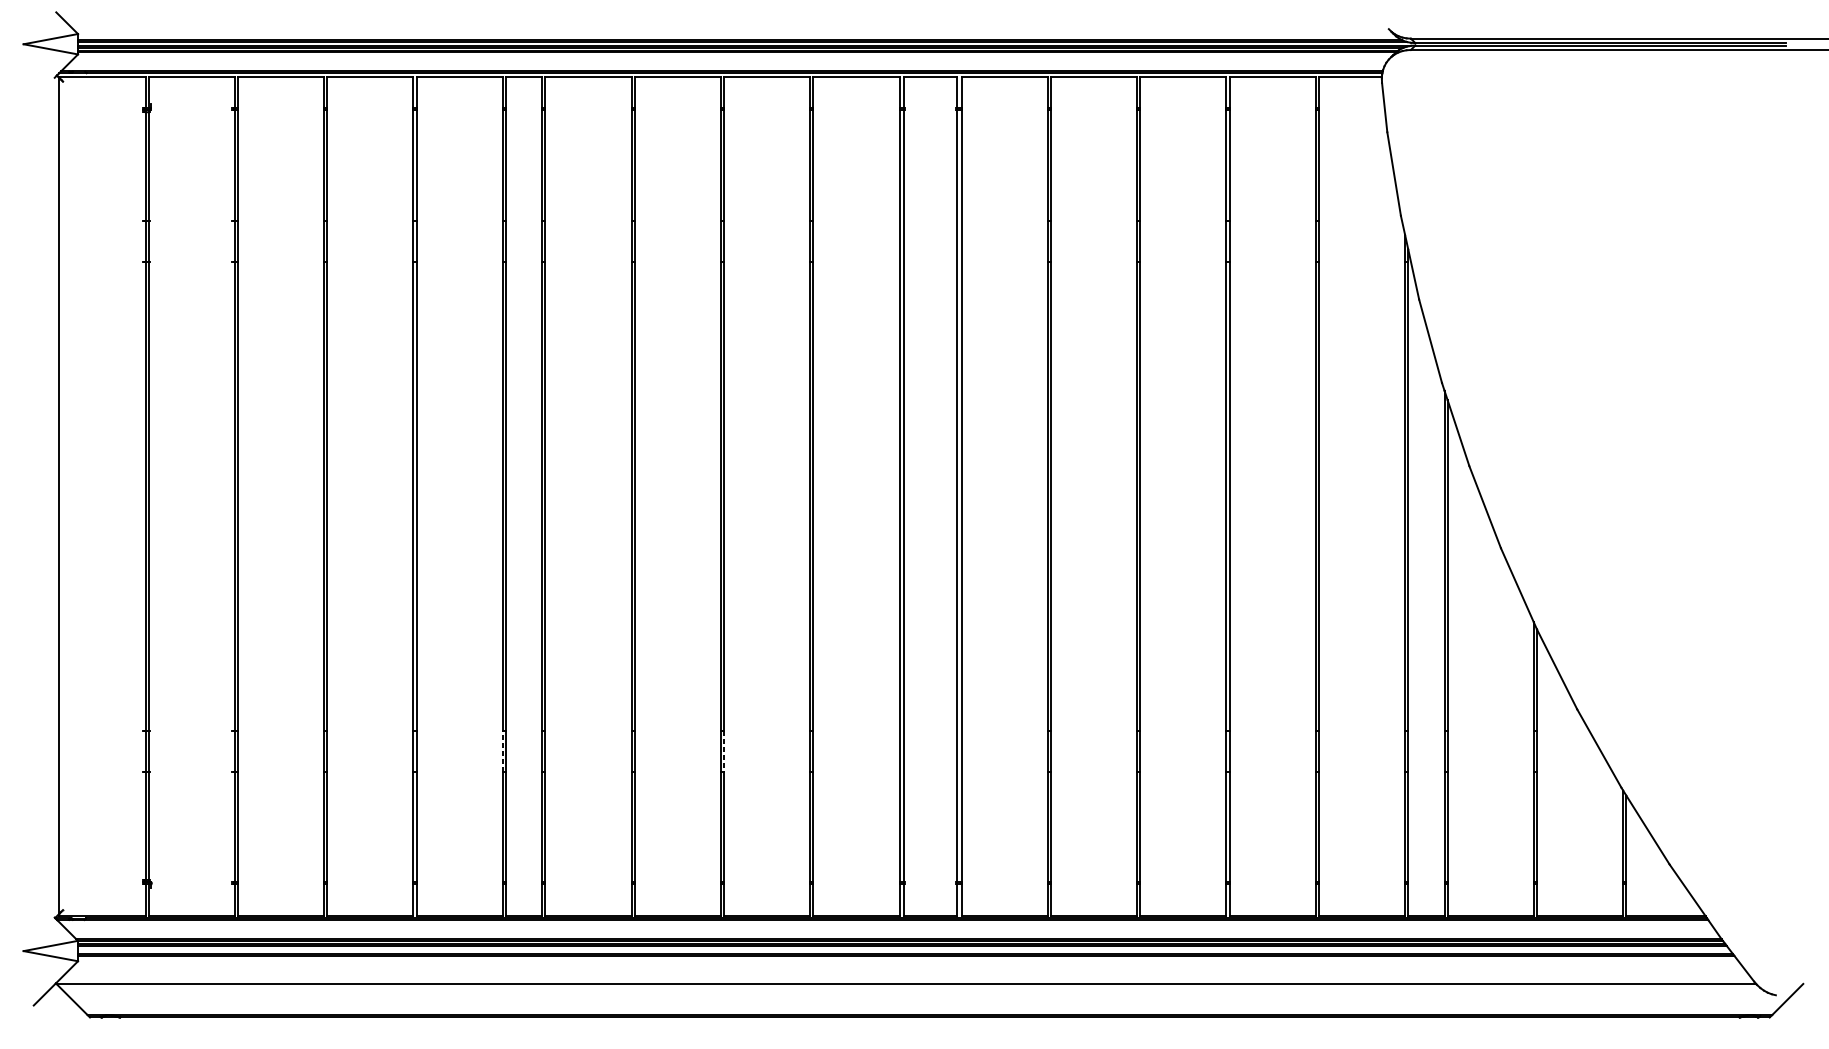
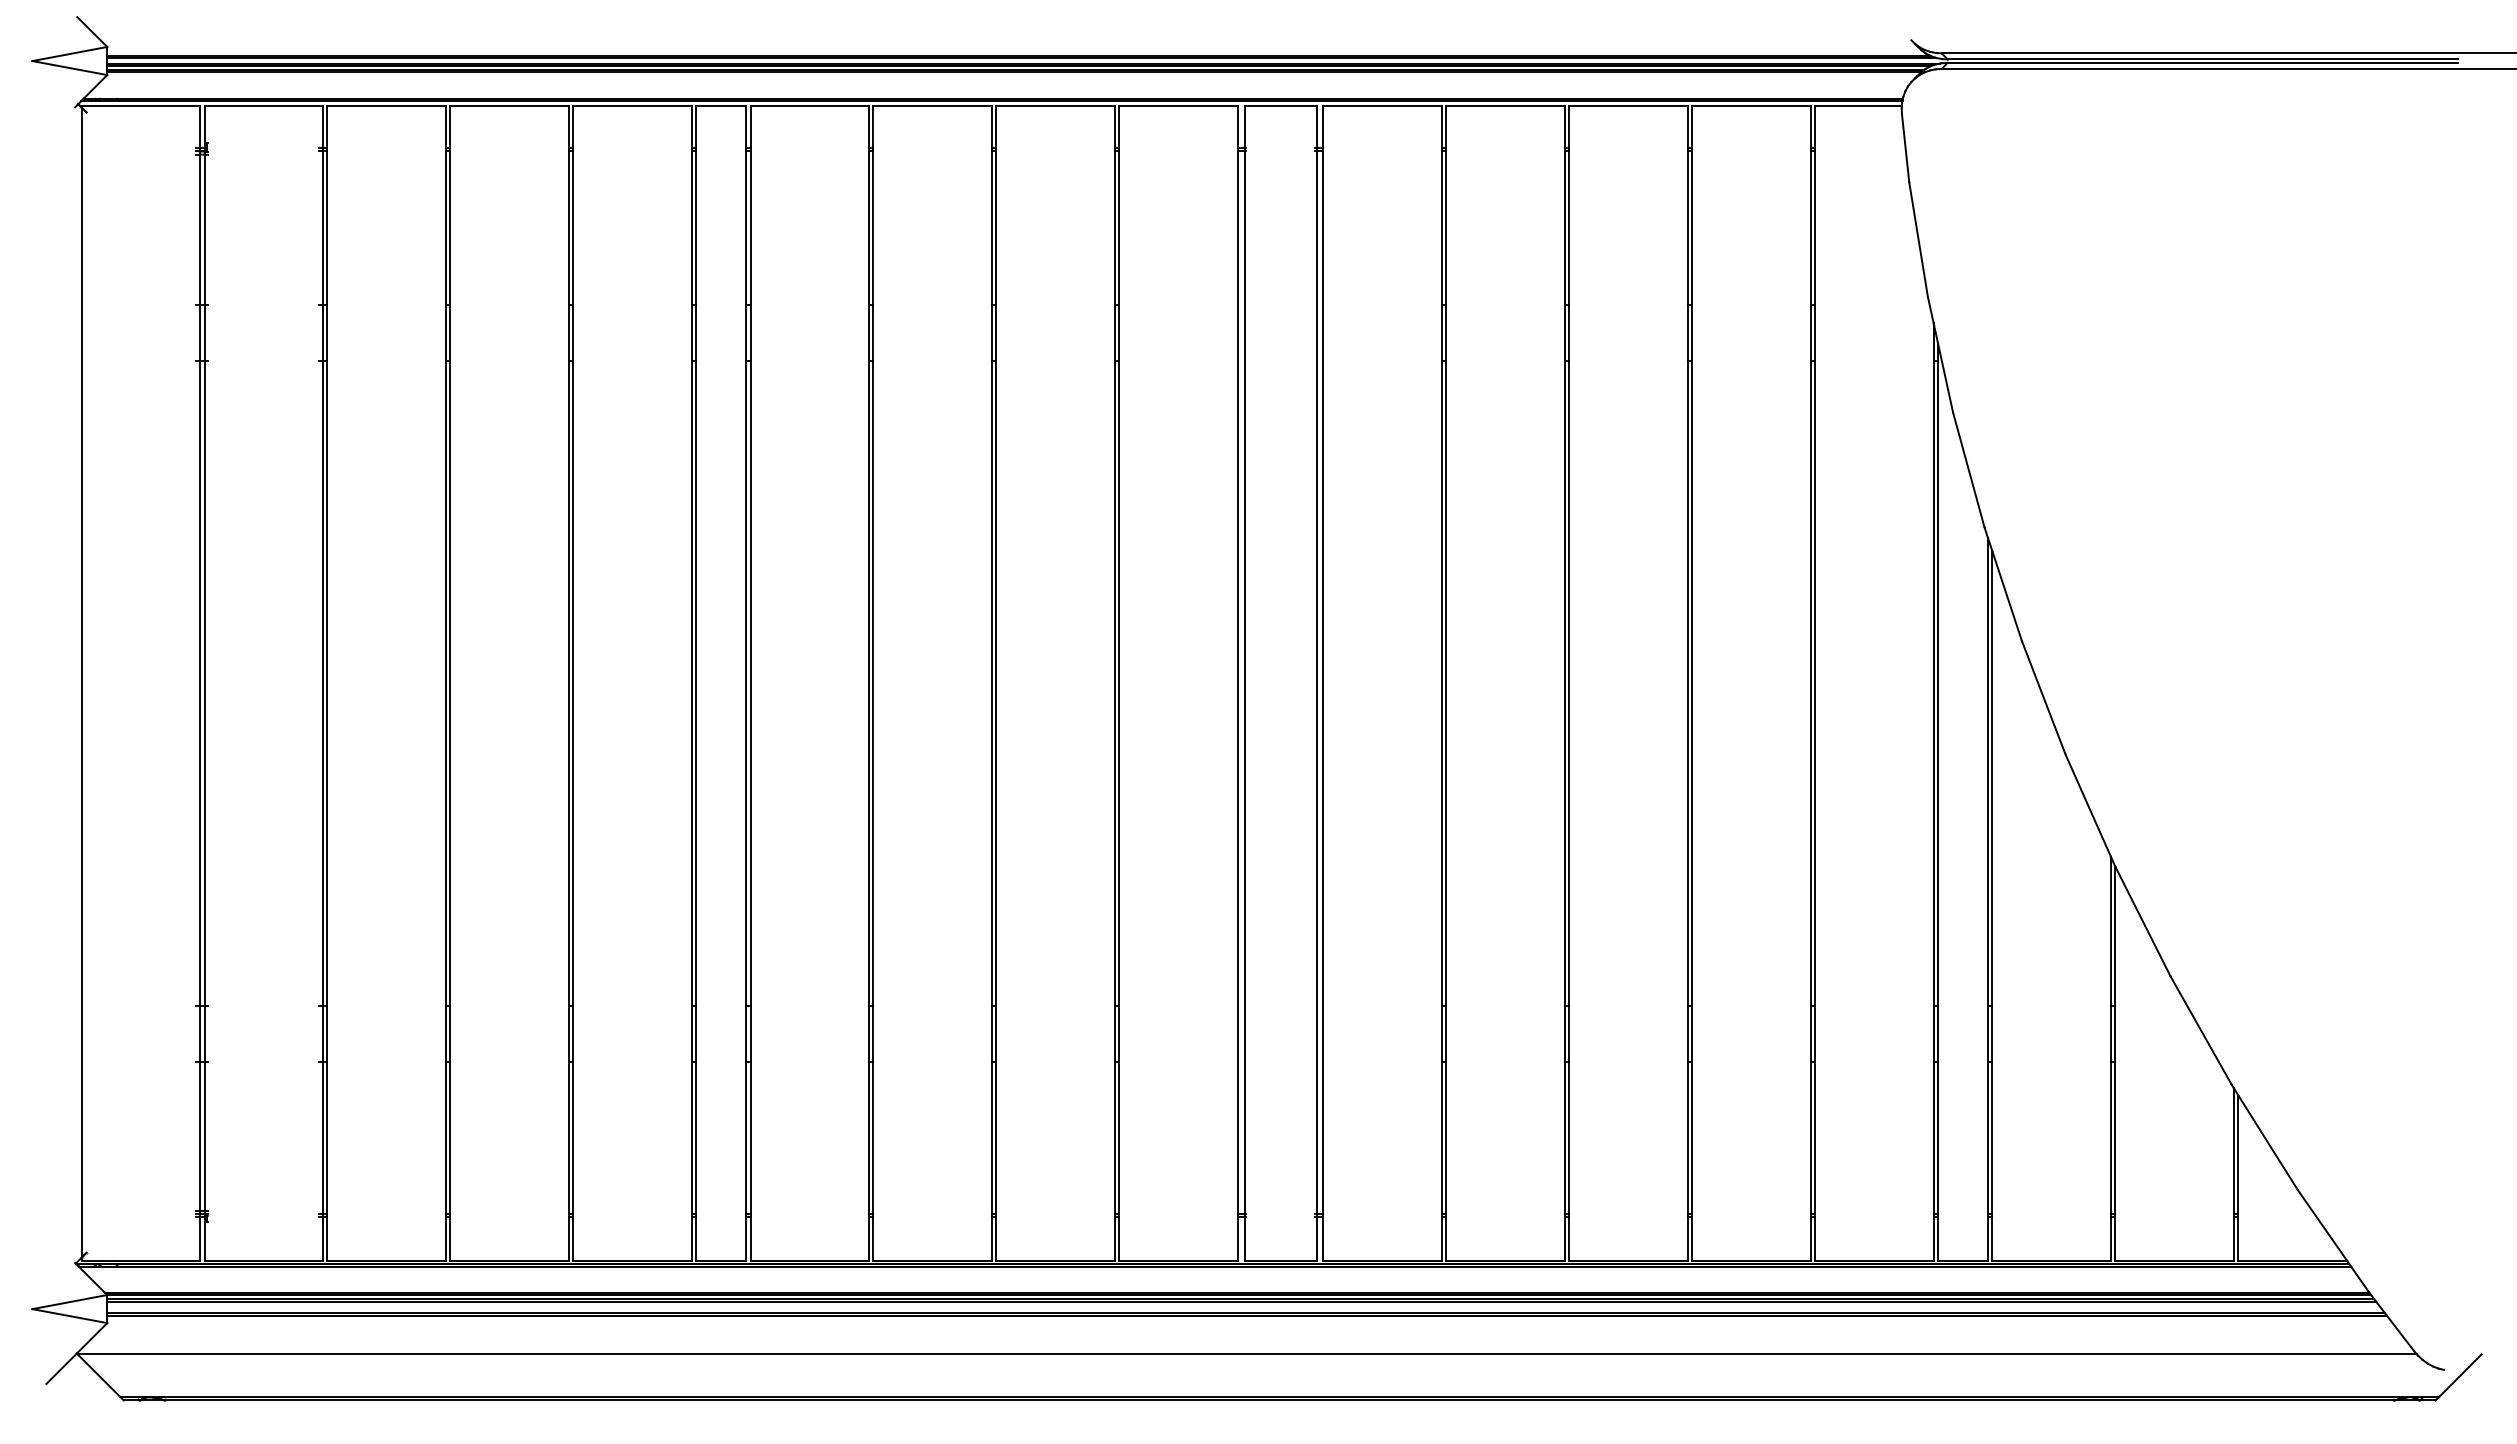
line: (502, 750) -> (691, 1033), dashed -> solid
line: (724, 751) -> (996, 1034), dashed -> solid

